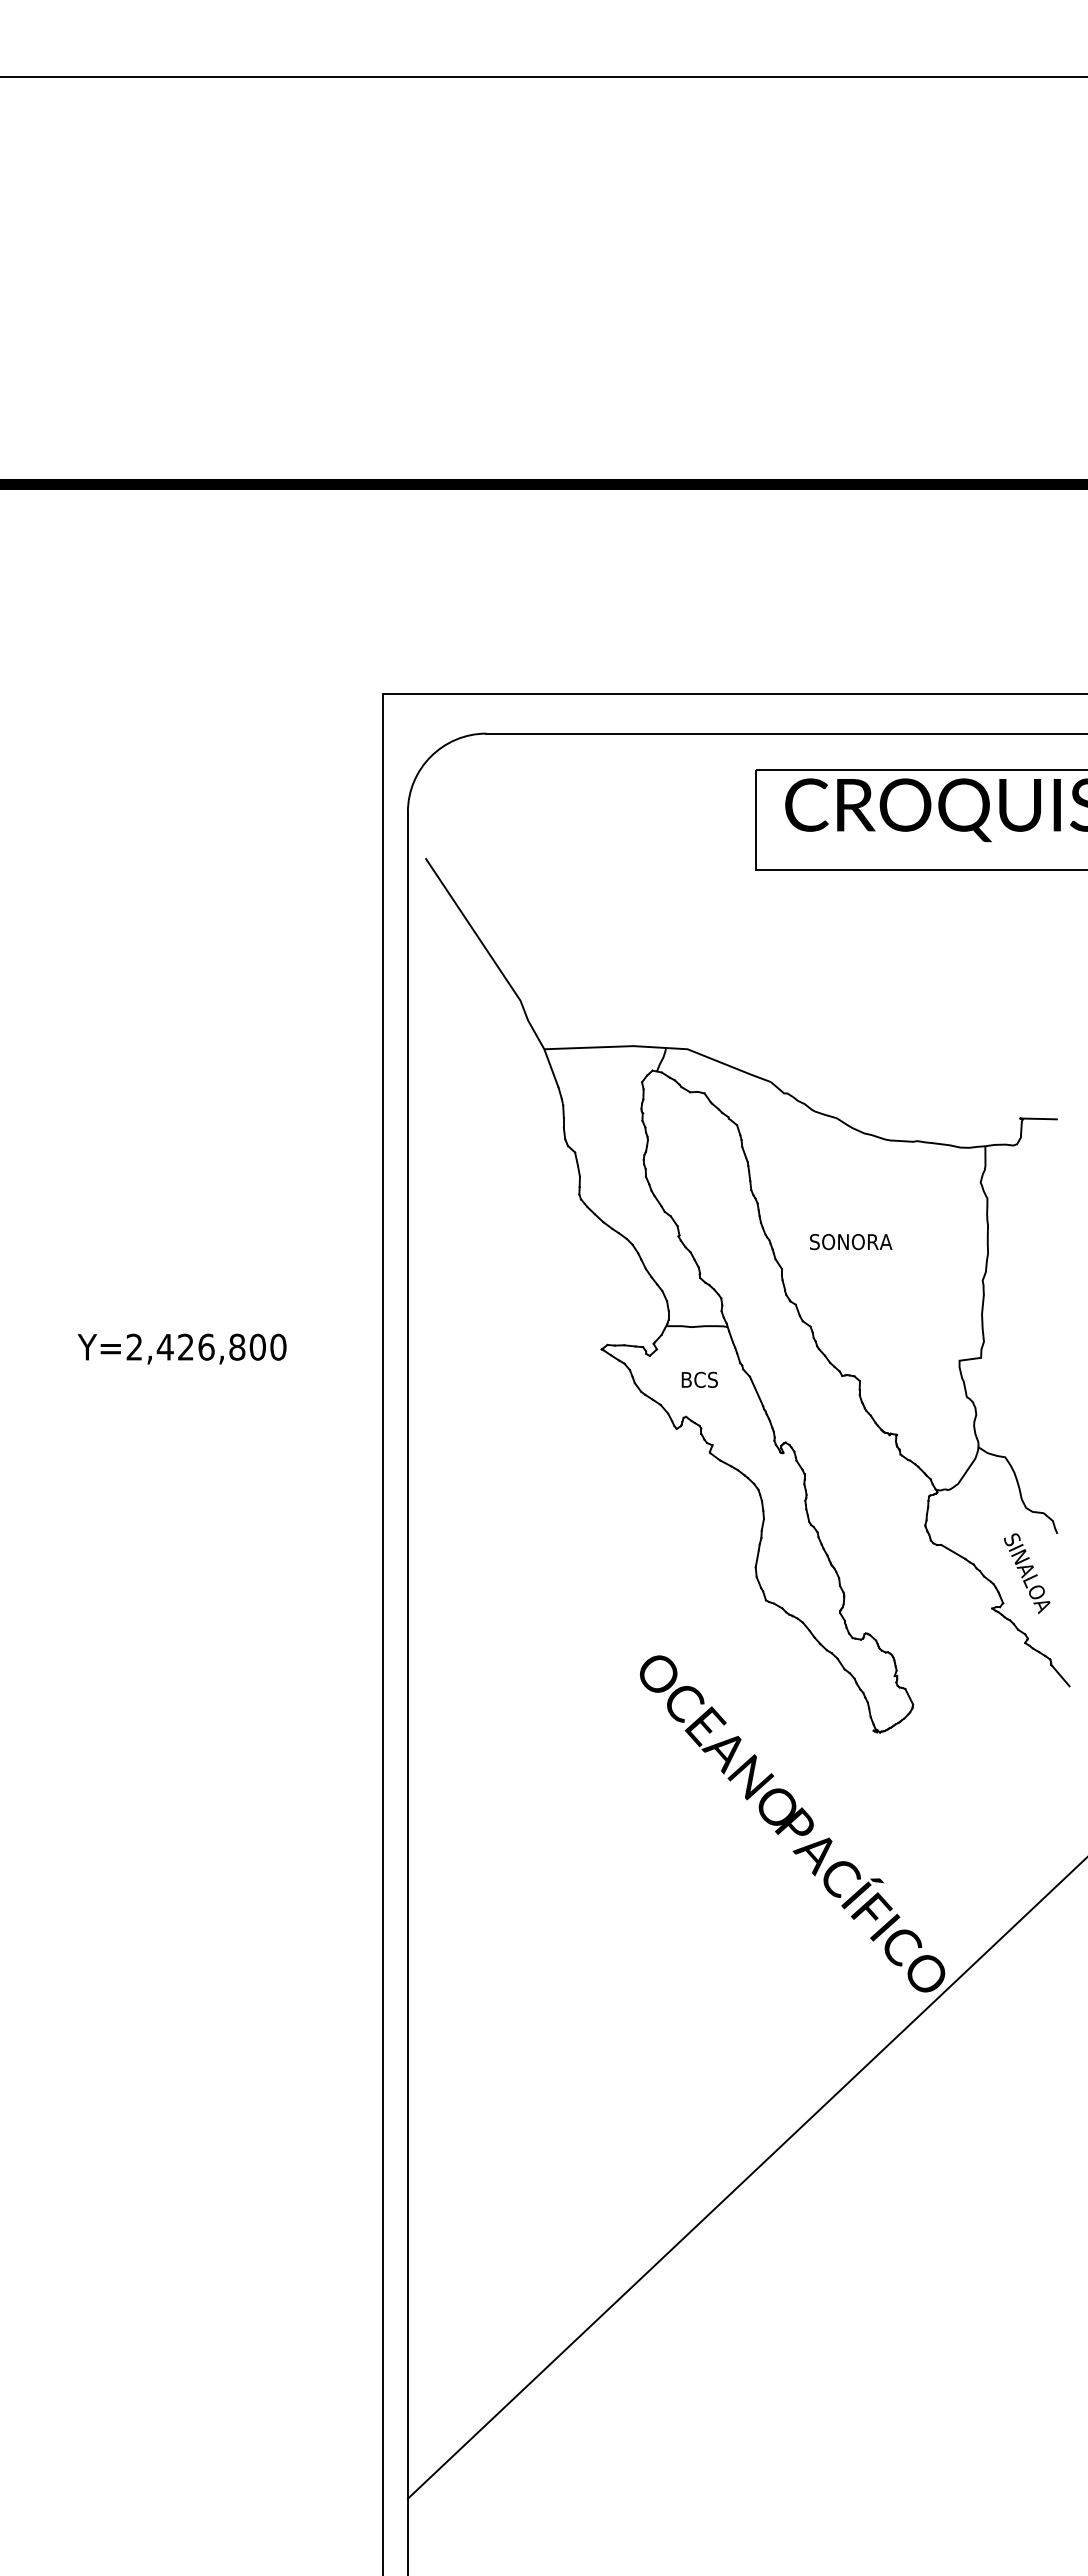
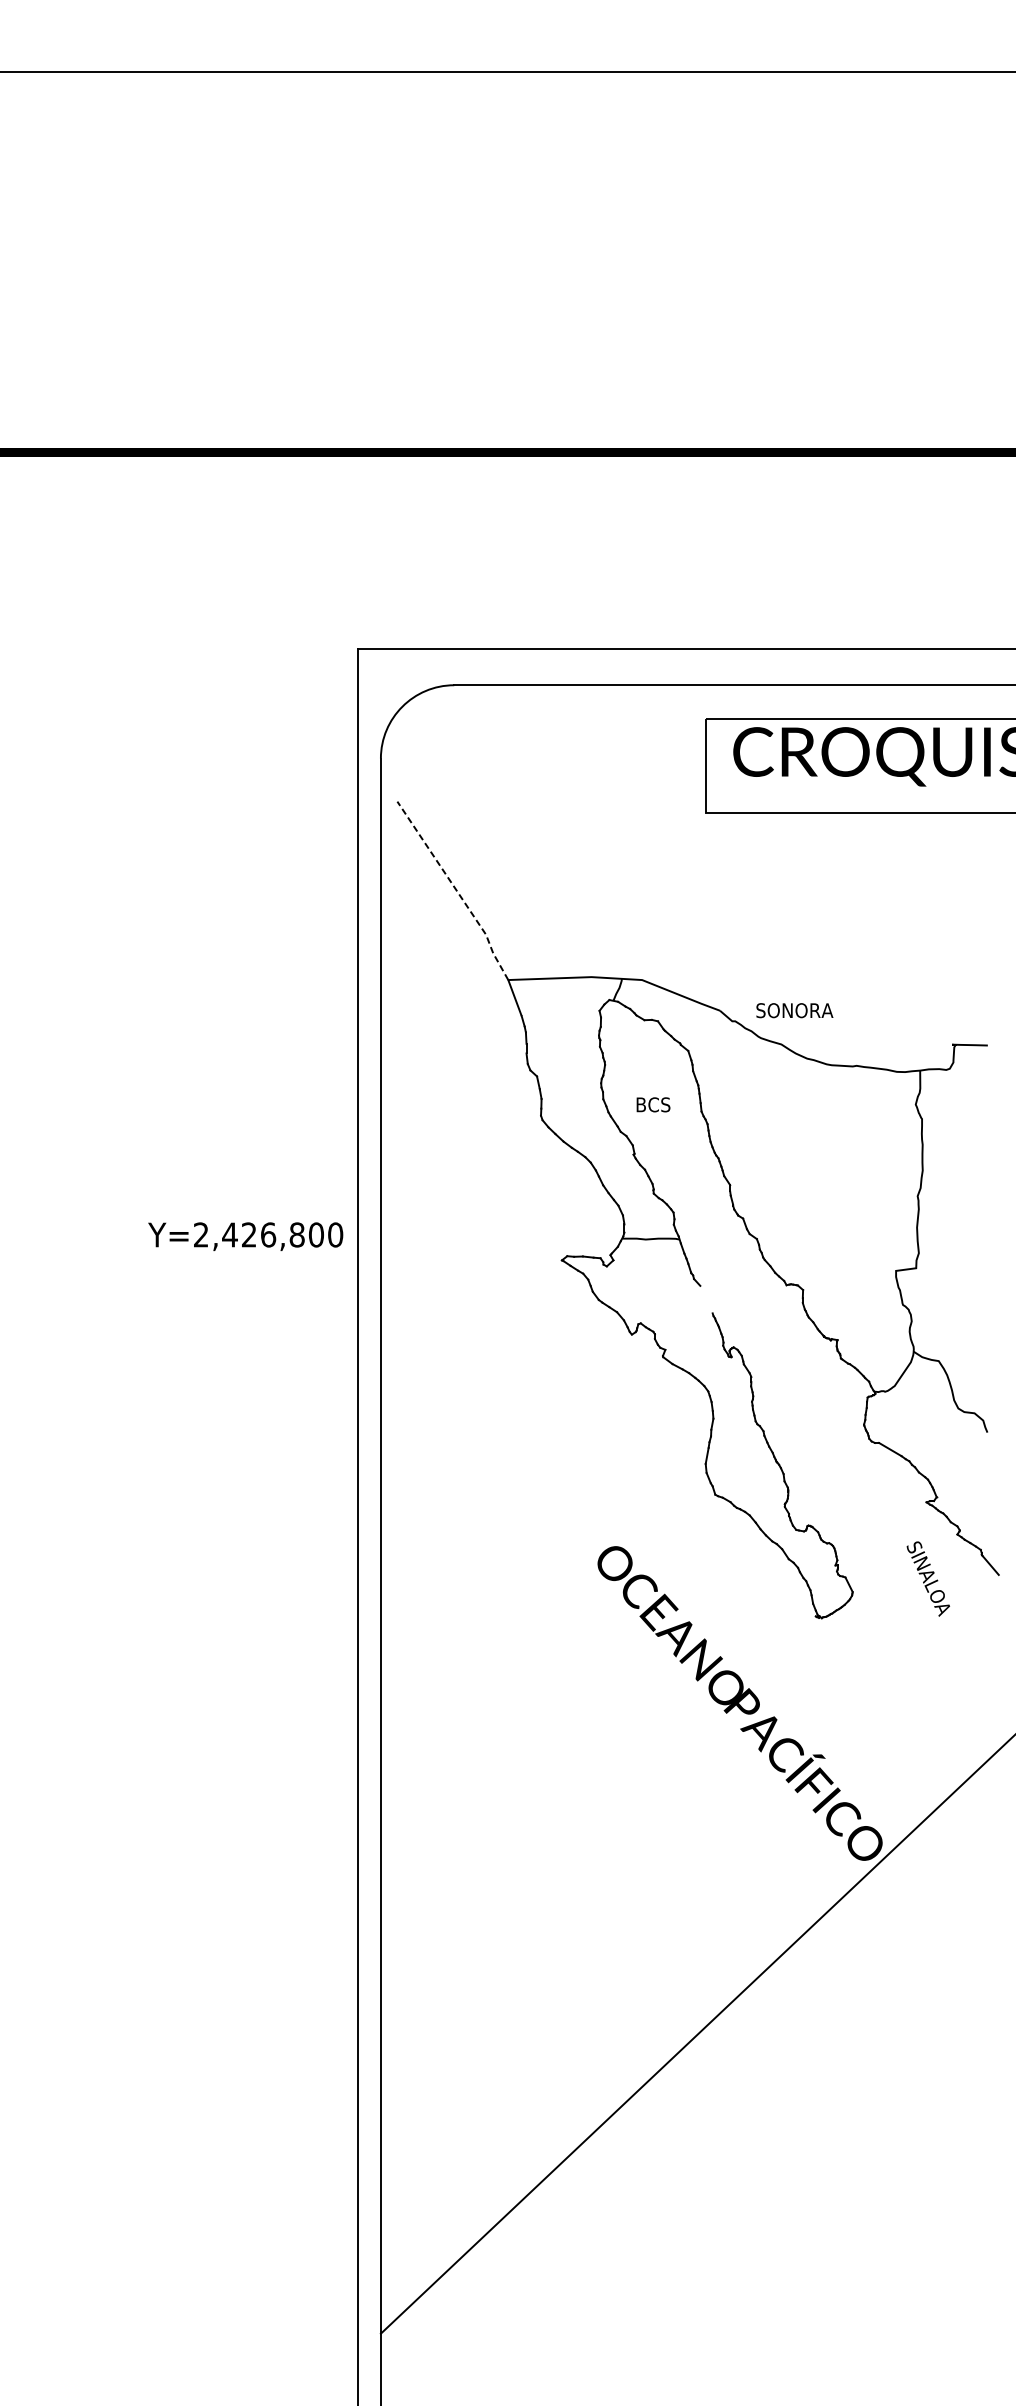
line: (488, 952) -> (456, 889), solid -> dashed
text: (851, 1242) -> (795, 1011), moved
text: (181, 1348) -> (245, 1236), moved
text: (699, 1379) -> (653, 1104), moved
line: (756, 1391) -> (706, 1299), removed
text: (1027, 1573) -> (928, 1578), moved

